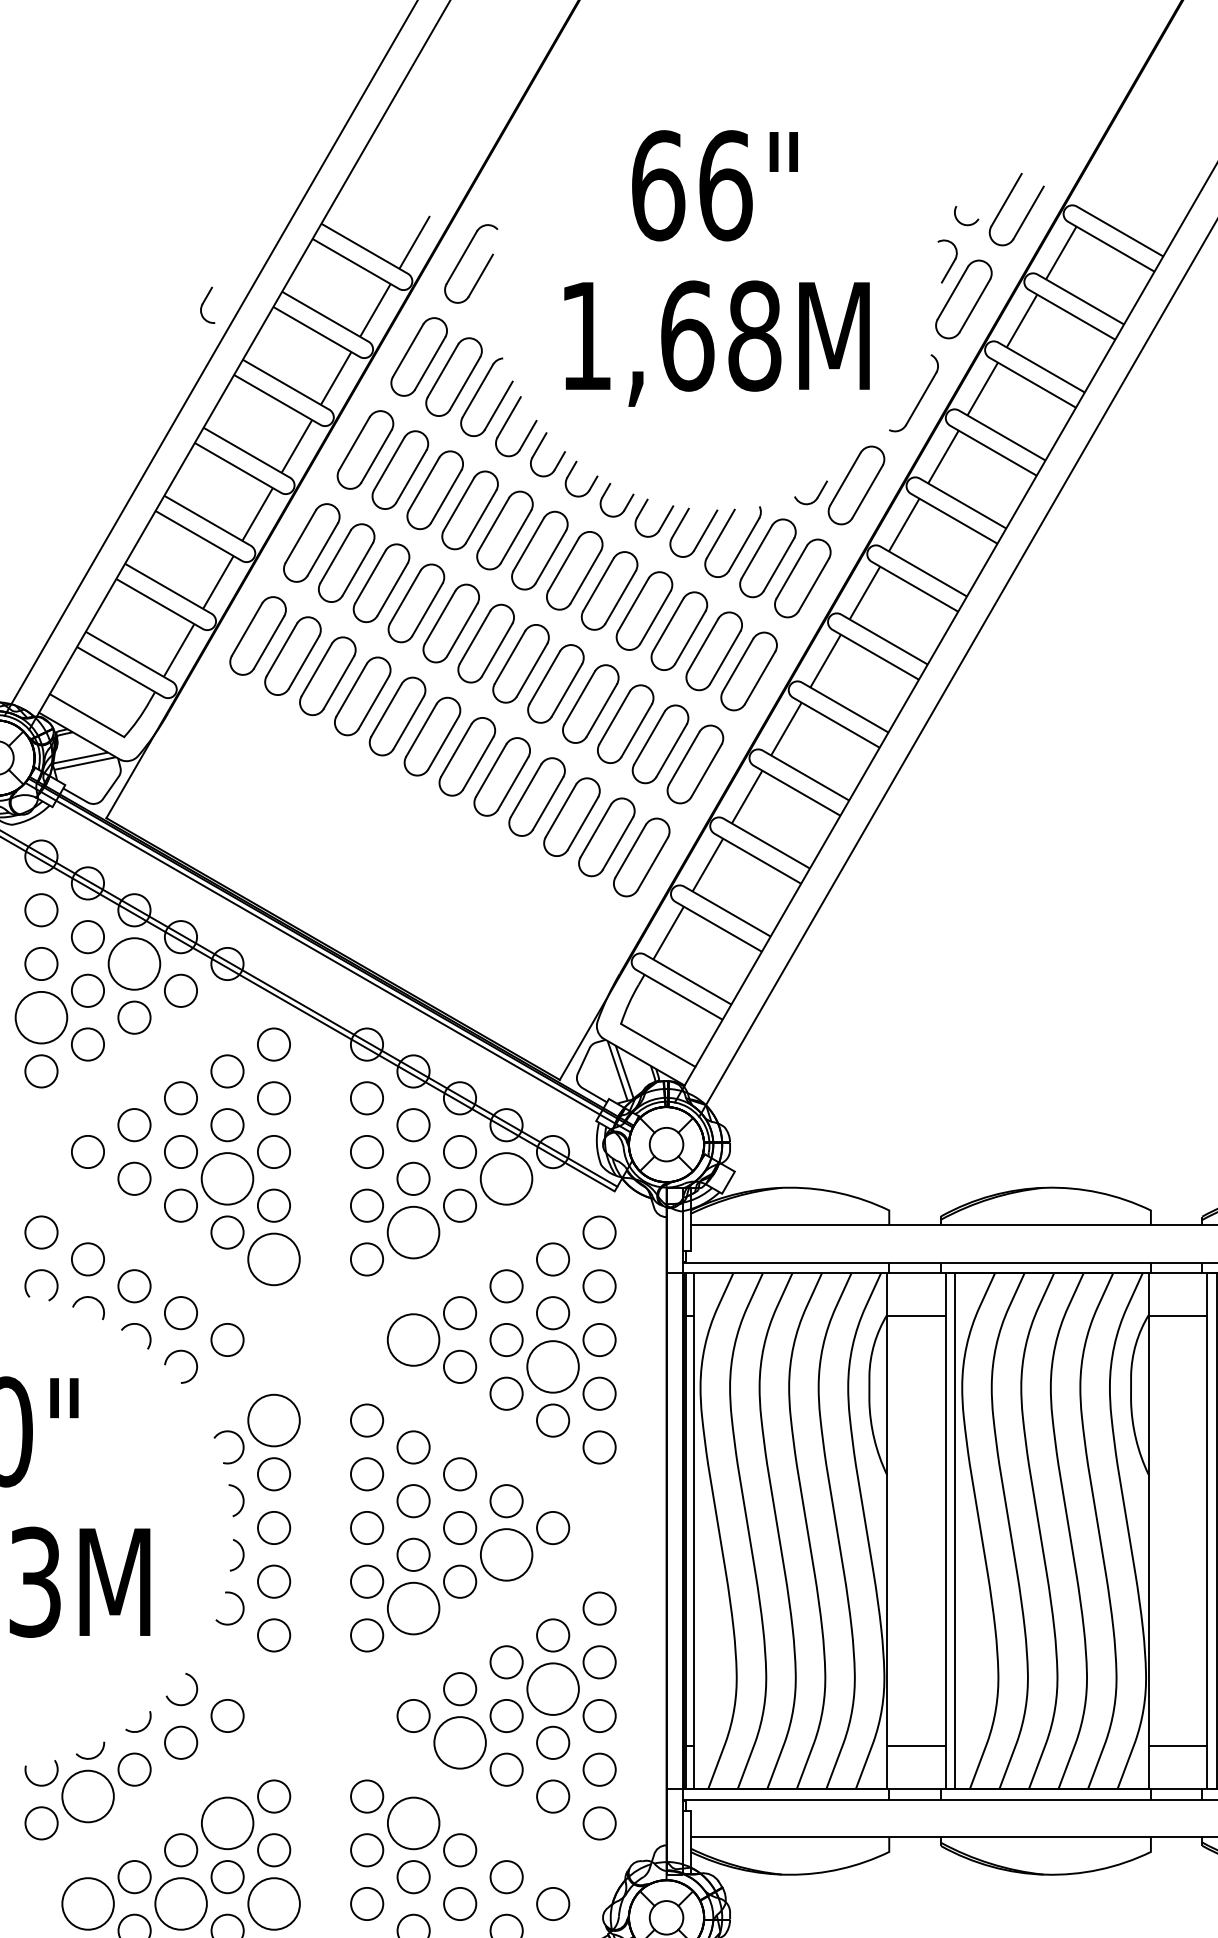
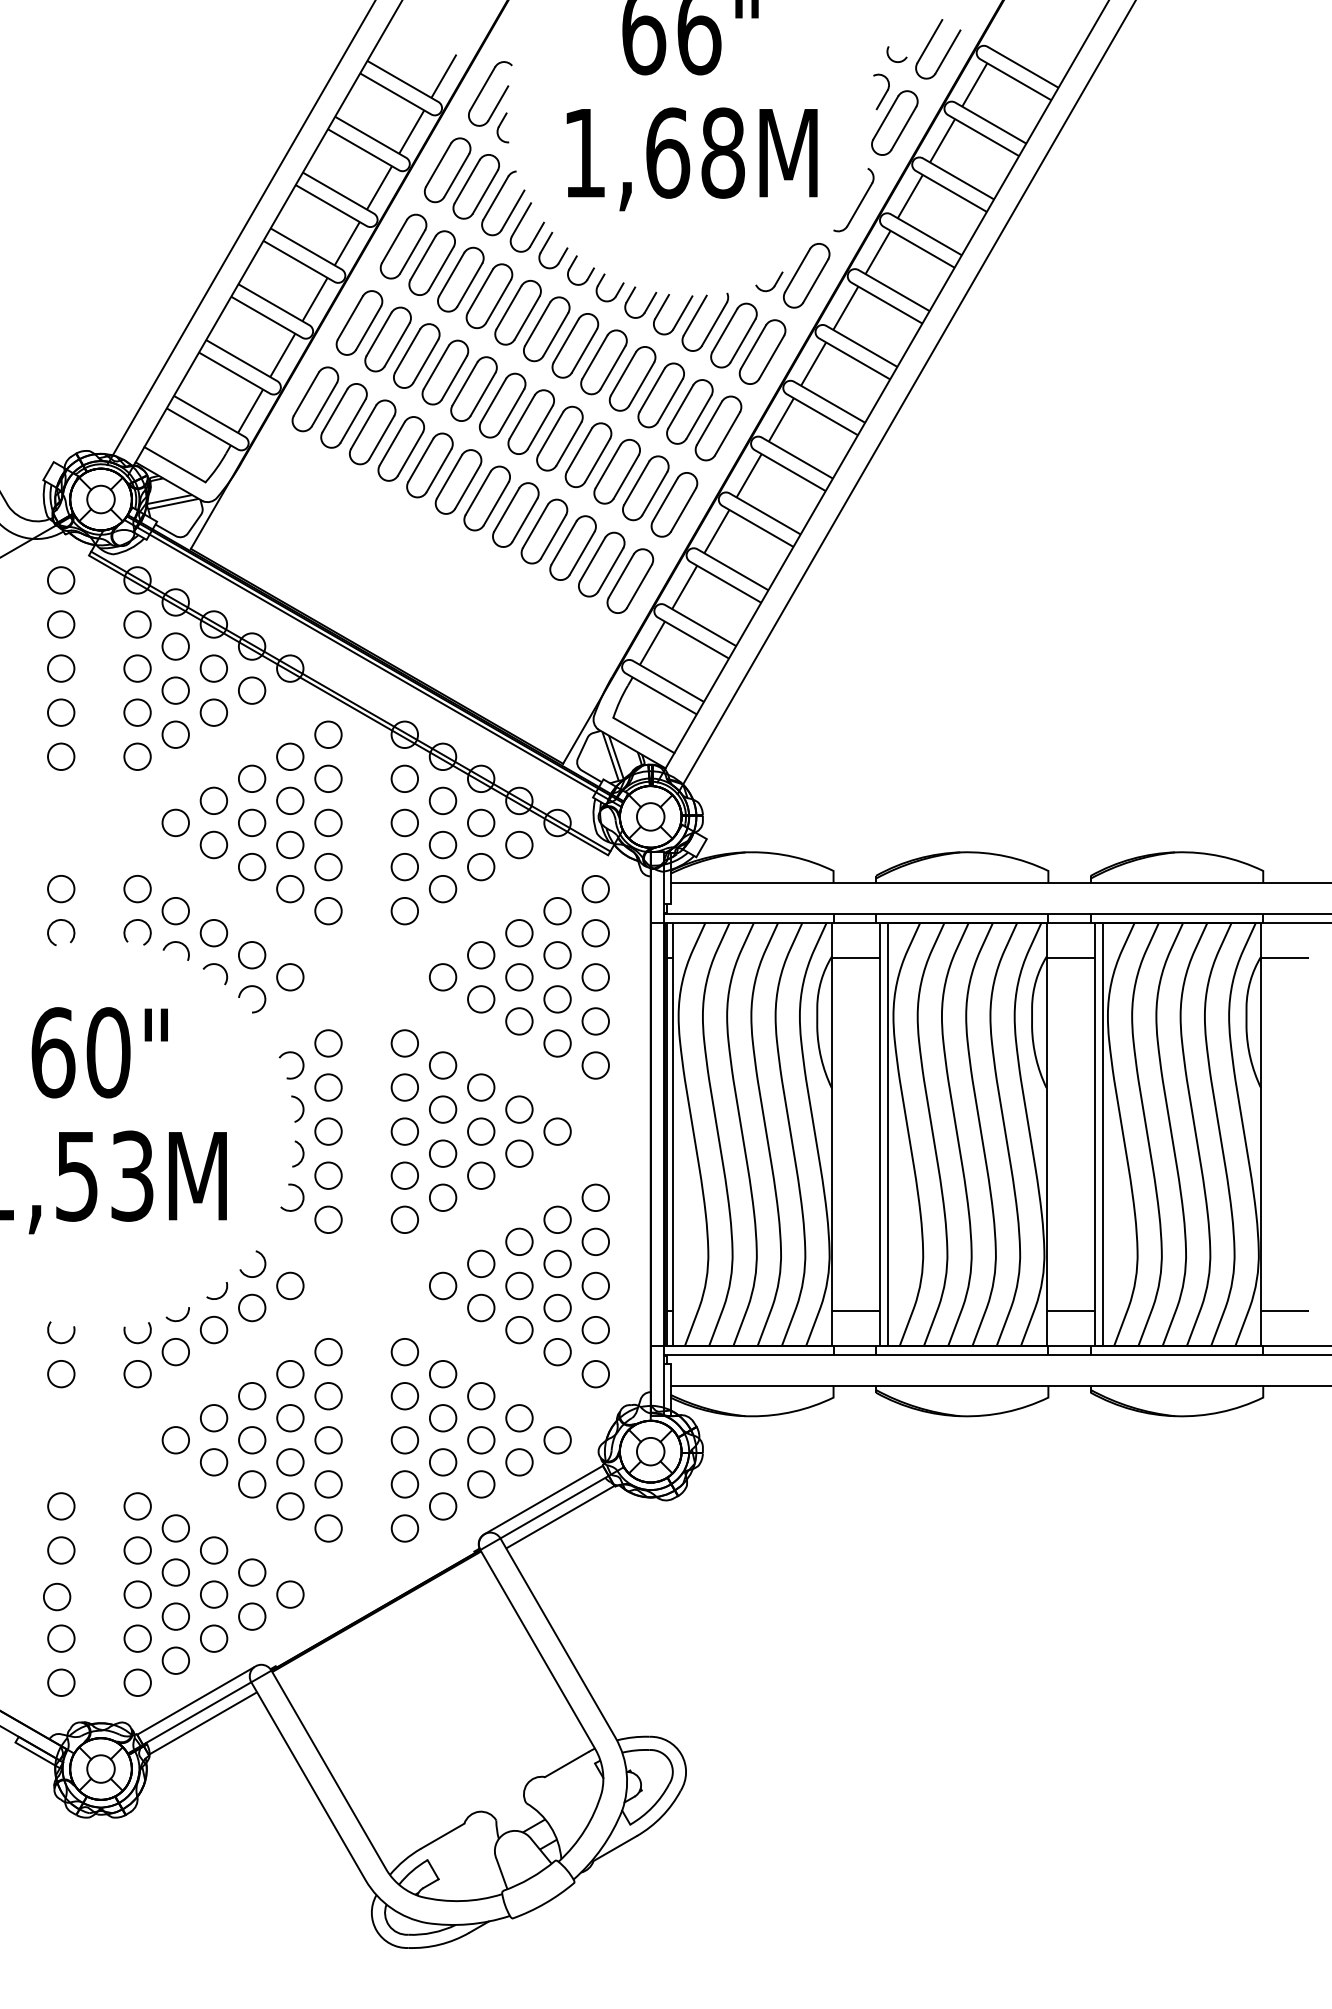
part: (207, 304) -> (502, 127), moved
circle: (133, 963) -> (213, 668), size x0.62
circle: (41, 1017) -> (137, 712), size x0.62
circle: (227, 1178) -> (290, 844), size x0.62
circle: (506, 1178) -> (519, 844), size x0.62
circle: (412, 1231) -> (442, 888), size x0.62
circle: (274, 1258) -> (328, 910), size x0.62
circle: (412, 1340) -> (442, 977), size x0.62
circle: (552, 1367) -> (557, 999), size x0.62
circle: (274, 1420) -> (328, 1043), size x0.62
circle: (506, 1554) -> (519, 1153), size x0.62
circle: (412, 1608) -> (442, 1197), size x0.62
circle: (552, 1688) -> (557, 1263), size x0.62
circle: (460, 1742) -> (481, 1307), size x0.62
circle: (87, 1795) -> (175, 1351), size x0.62
circle: (227, 1822) -> (290, 1373), size x0.62
circle: (412, 1822) -> (442, 1373), size x0.62
circle: (87, 1904) -> (175, 1440), size x0.62
circle: (181, 1904) -> (252, 1440), size x0.62
circle: (274, 1904) -> (328, 1440), size x0.62

